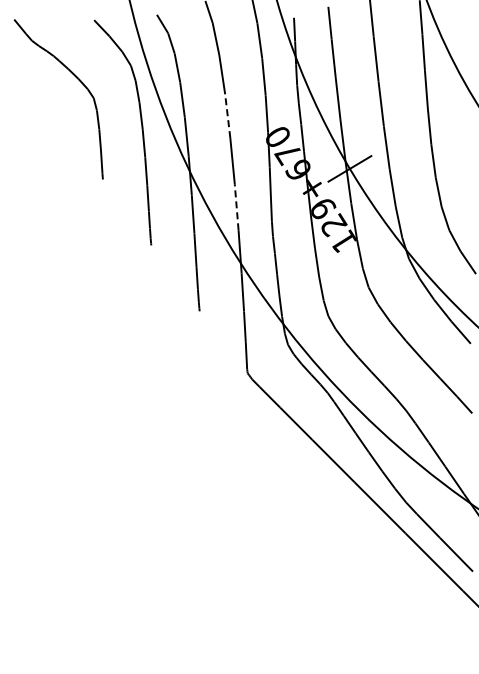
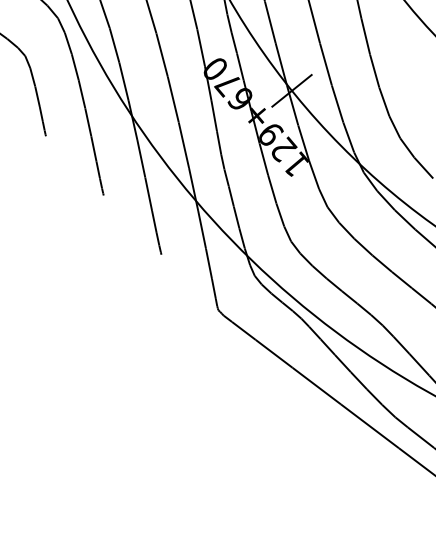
line: (227, 115) -> (161, 54), dashed -> solid
line: (236, 206) -> (183, 144), dashed -> solid

